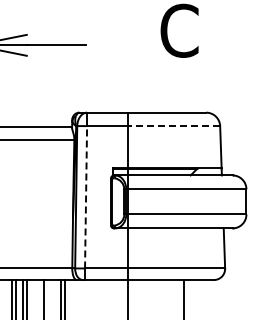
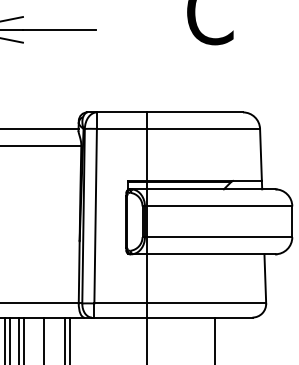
line: (173, 126) -> (202, 129), dashed -> solid
line: (86, 196) -> (96, 215), dashed -> solid

